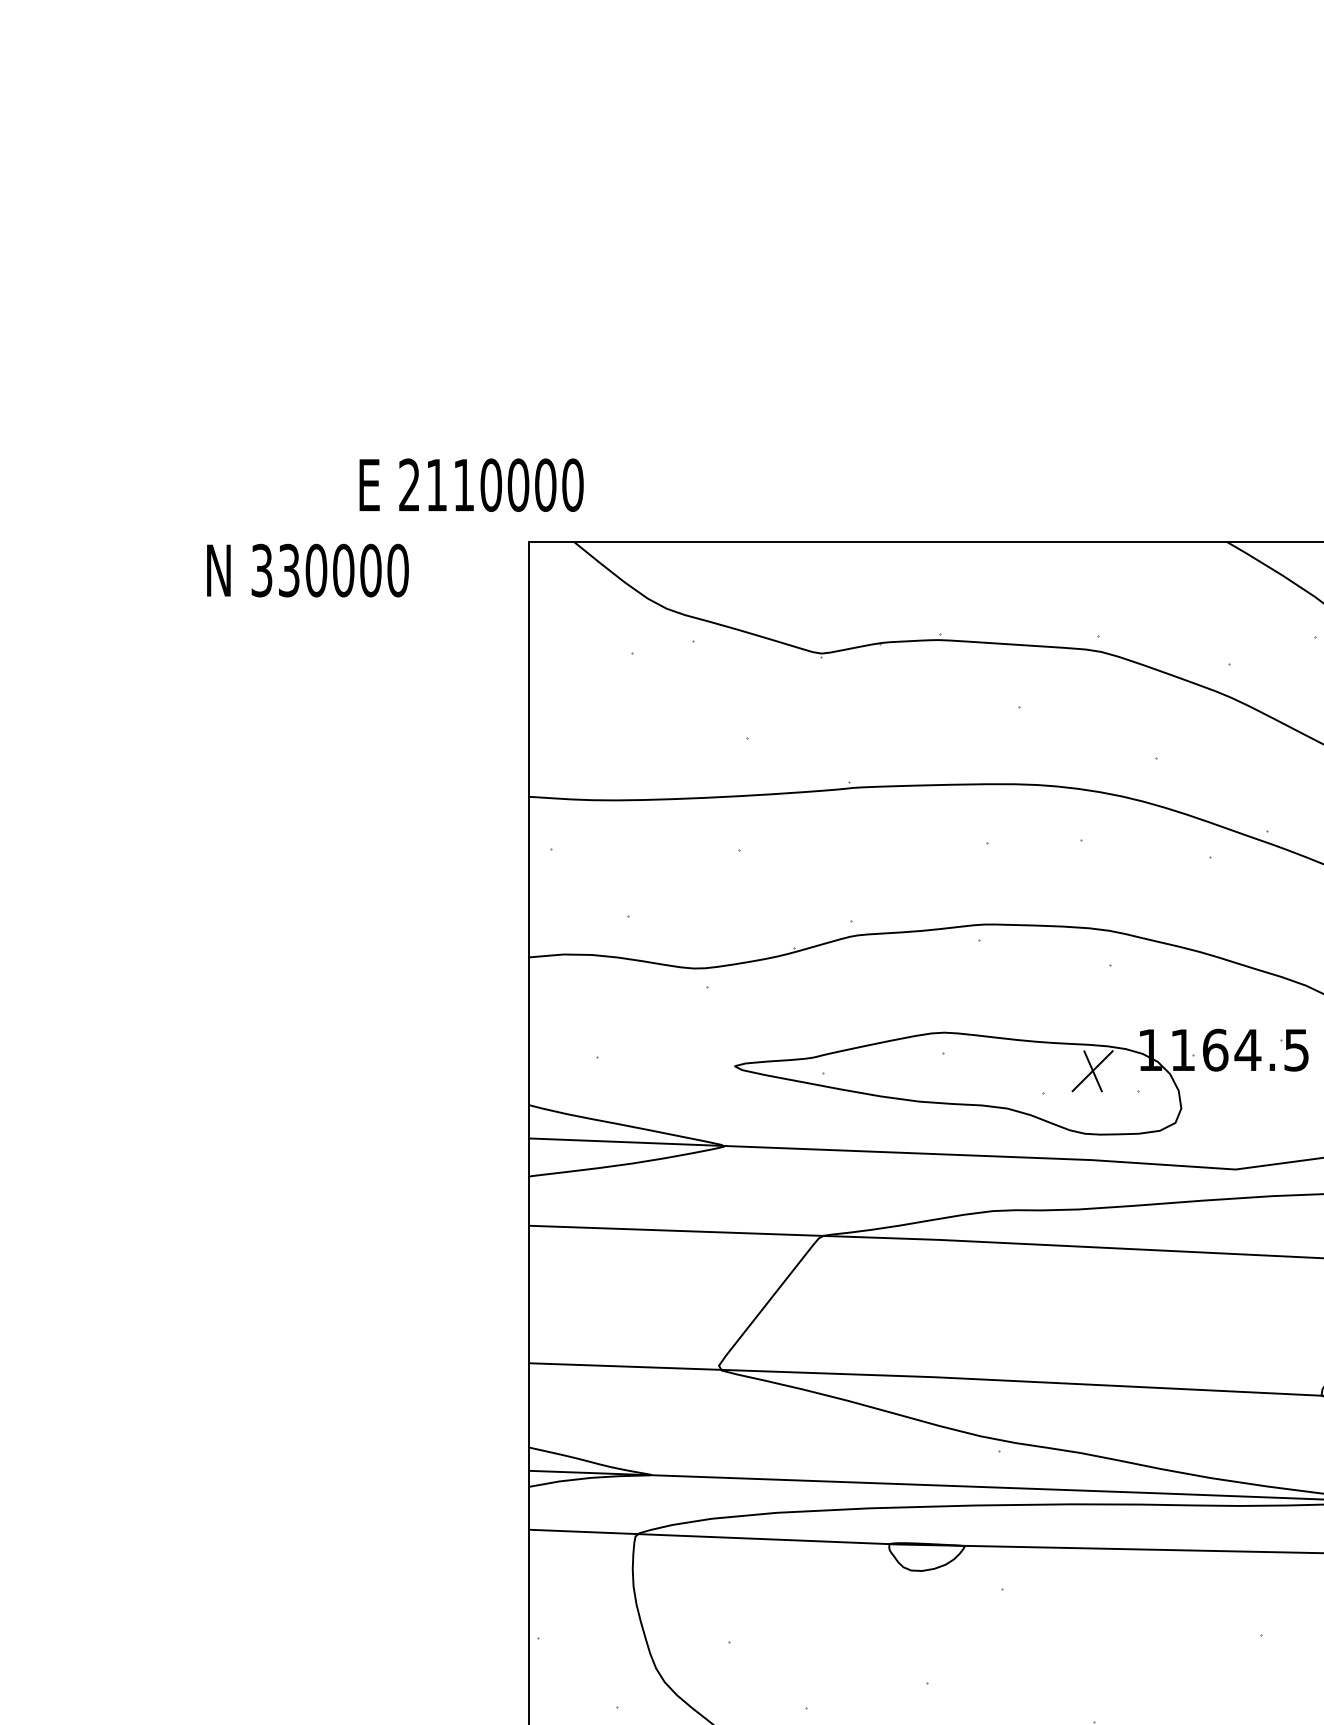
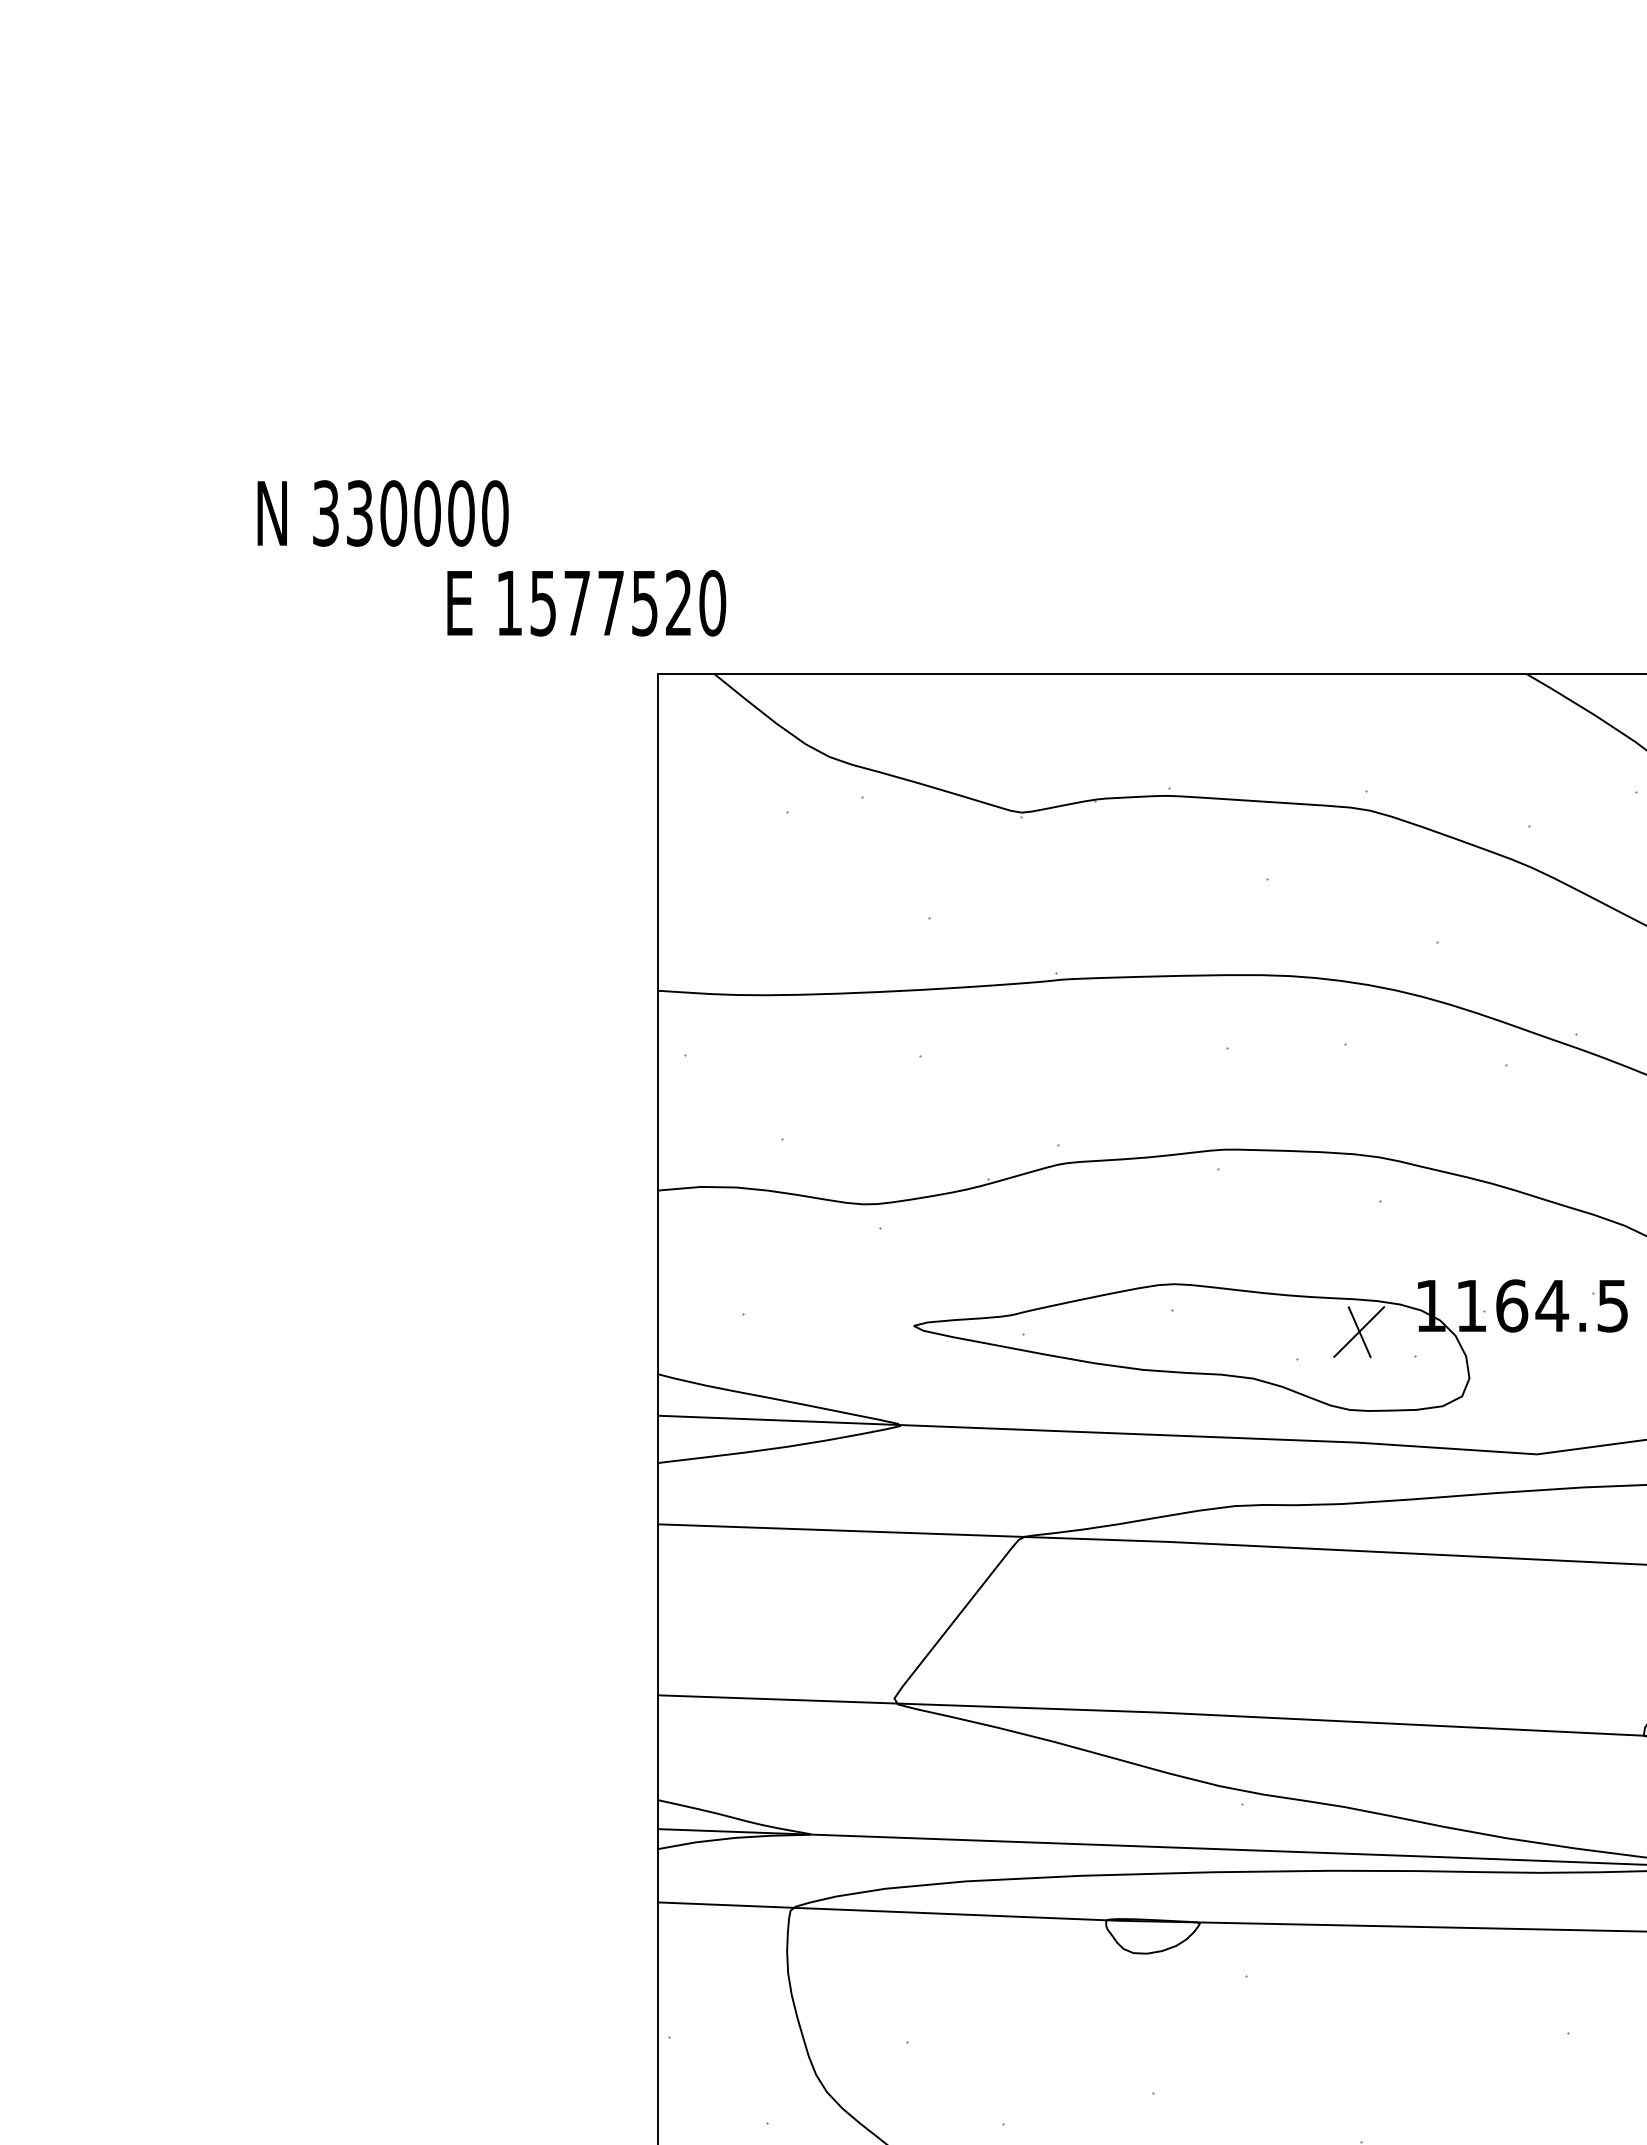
text: (477, 485) -> (594, 603), 2110000 -> 1577520
text: (307, 570) -> (382, 513), moved

